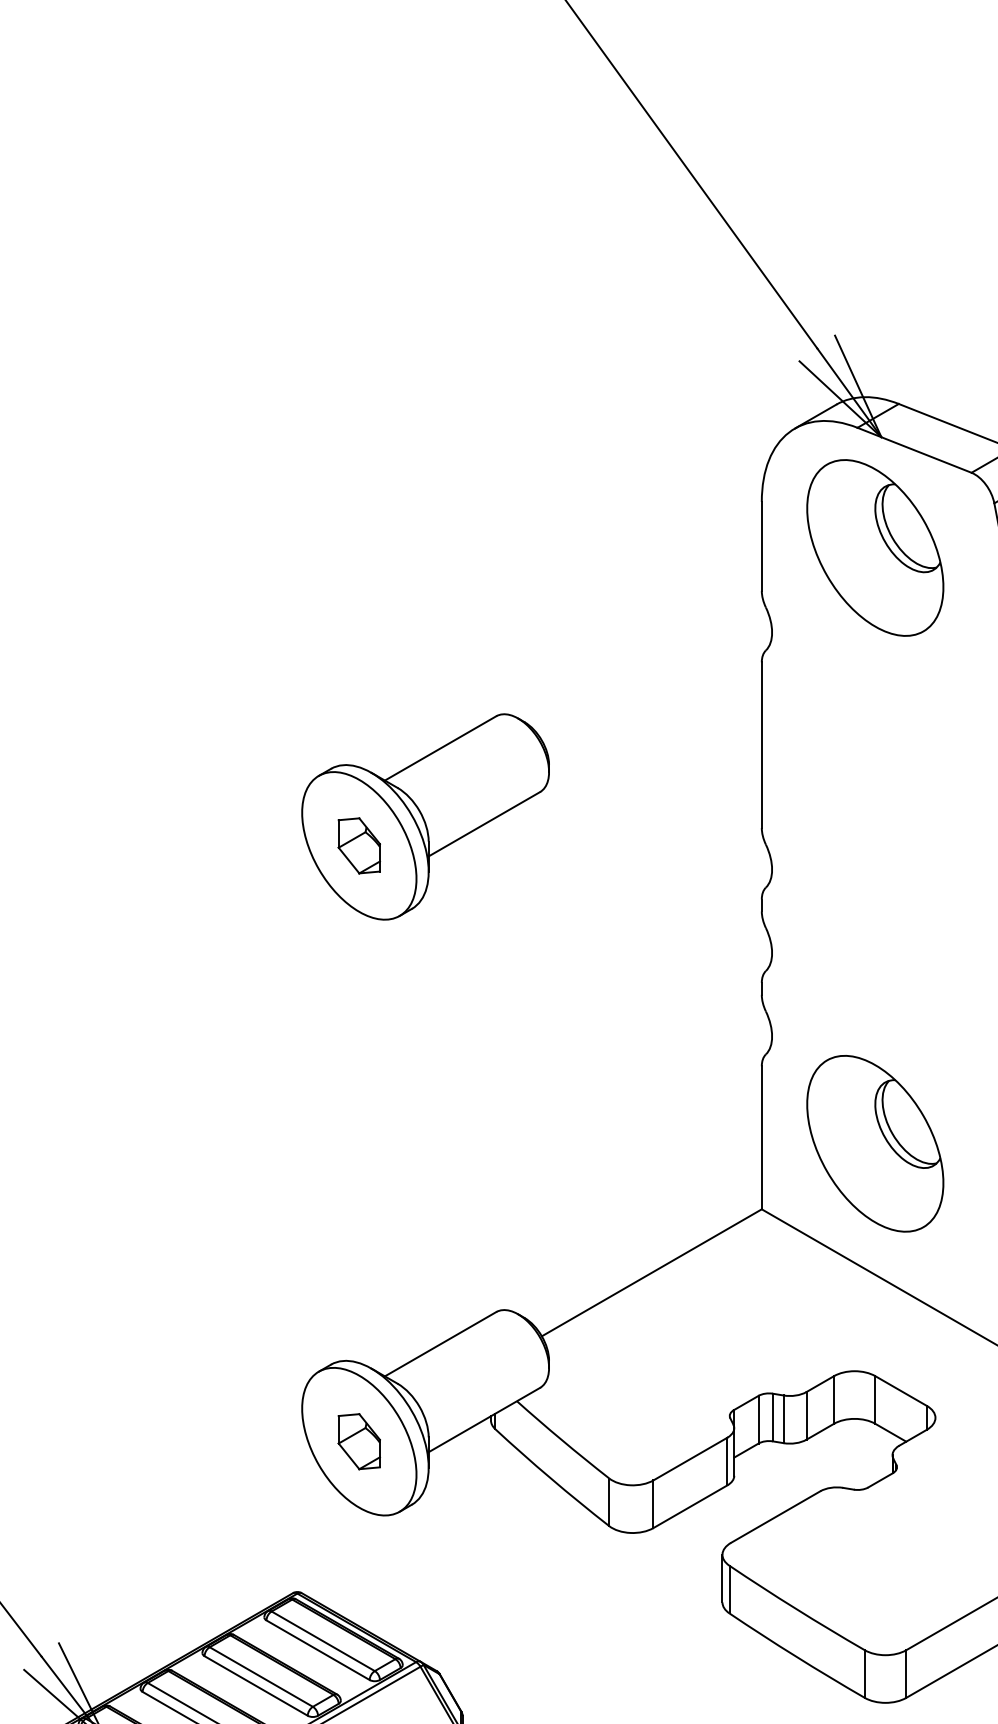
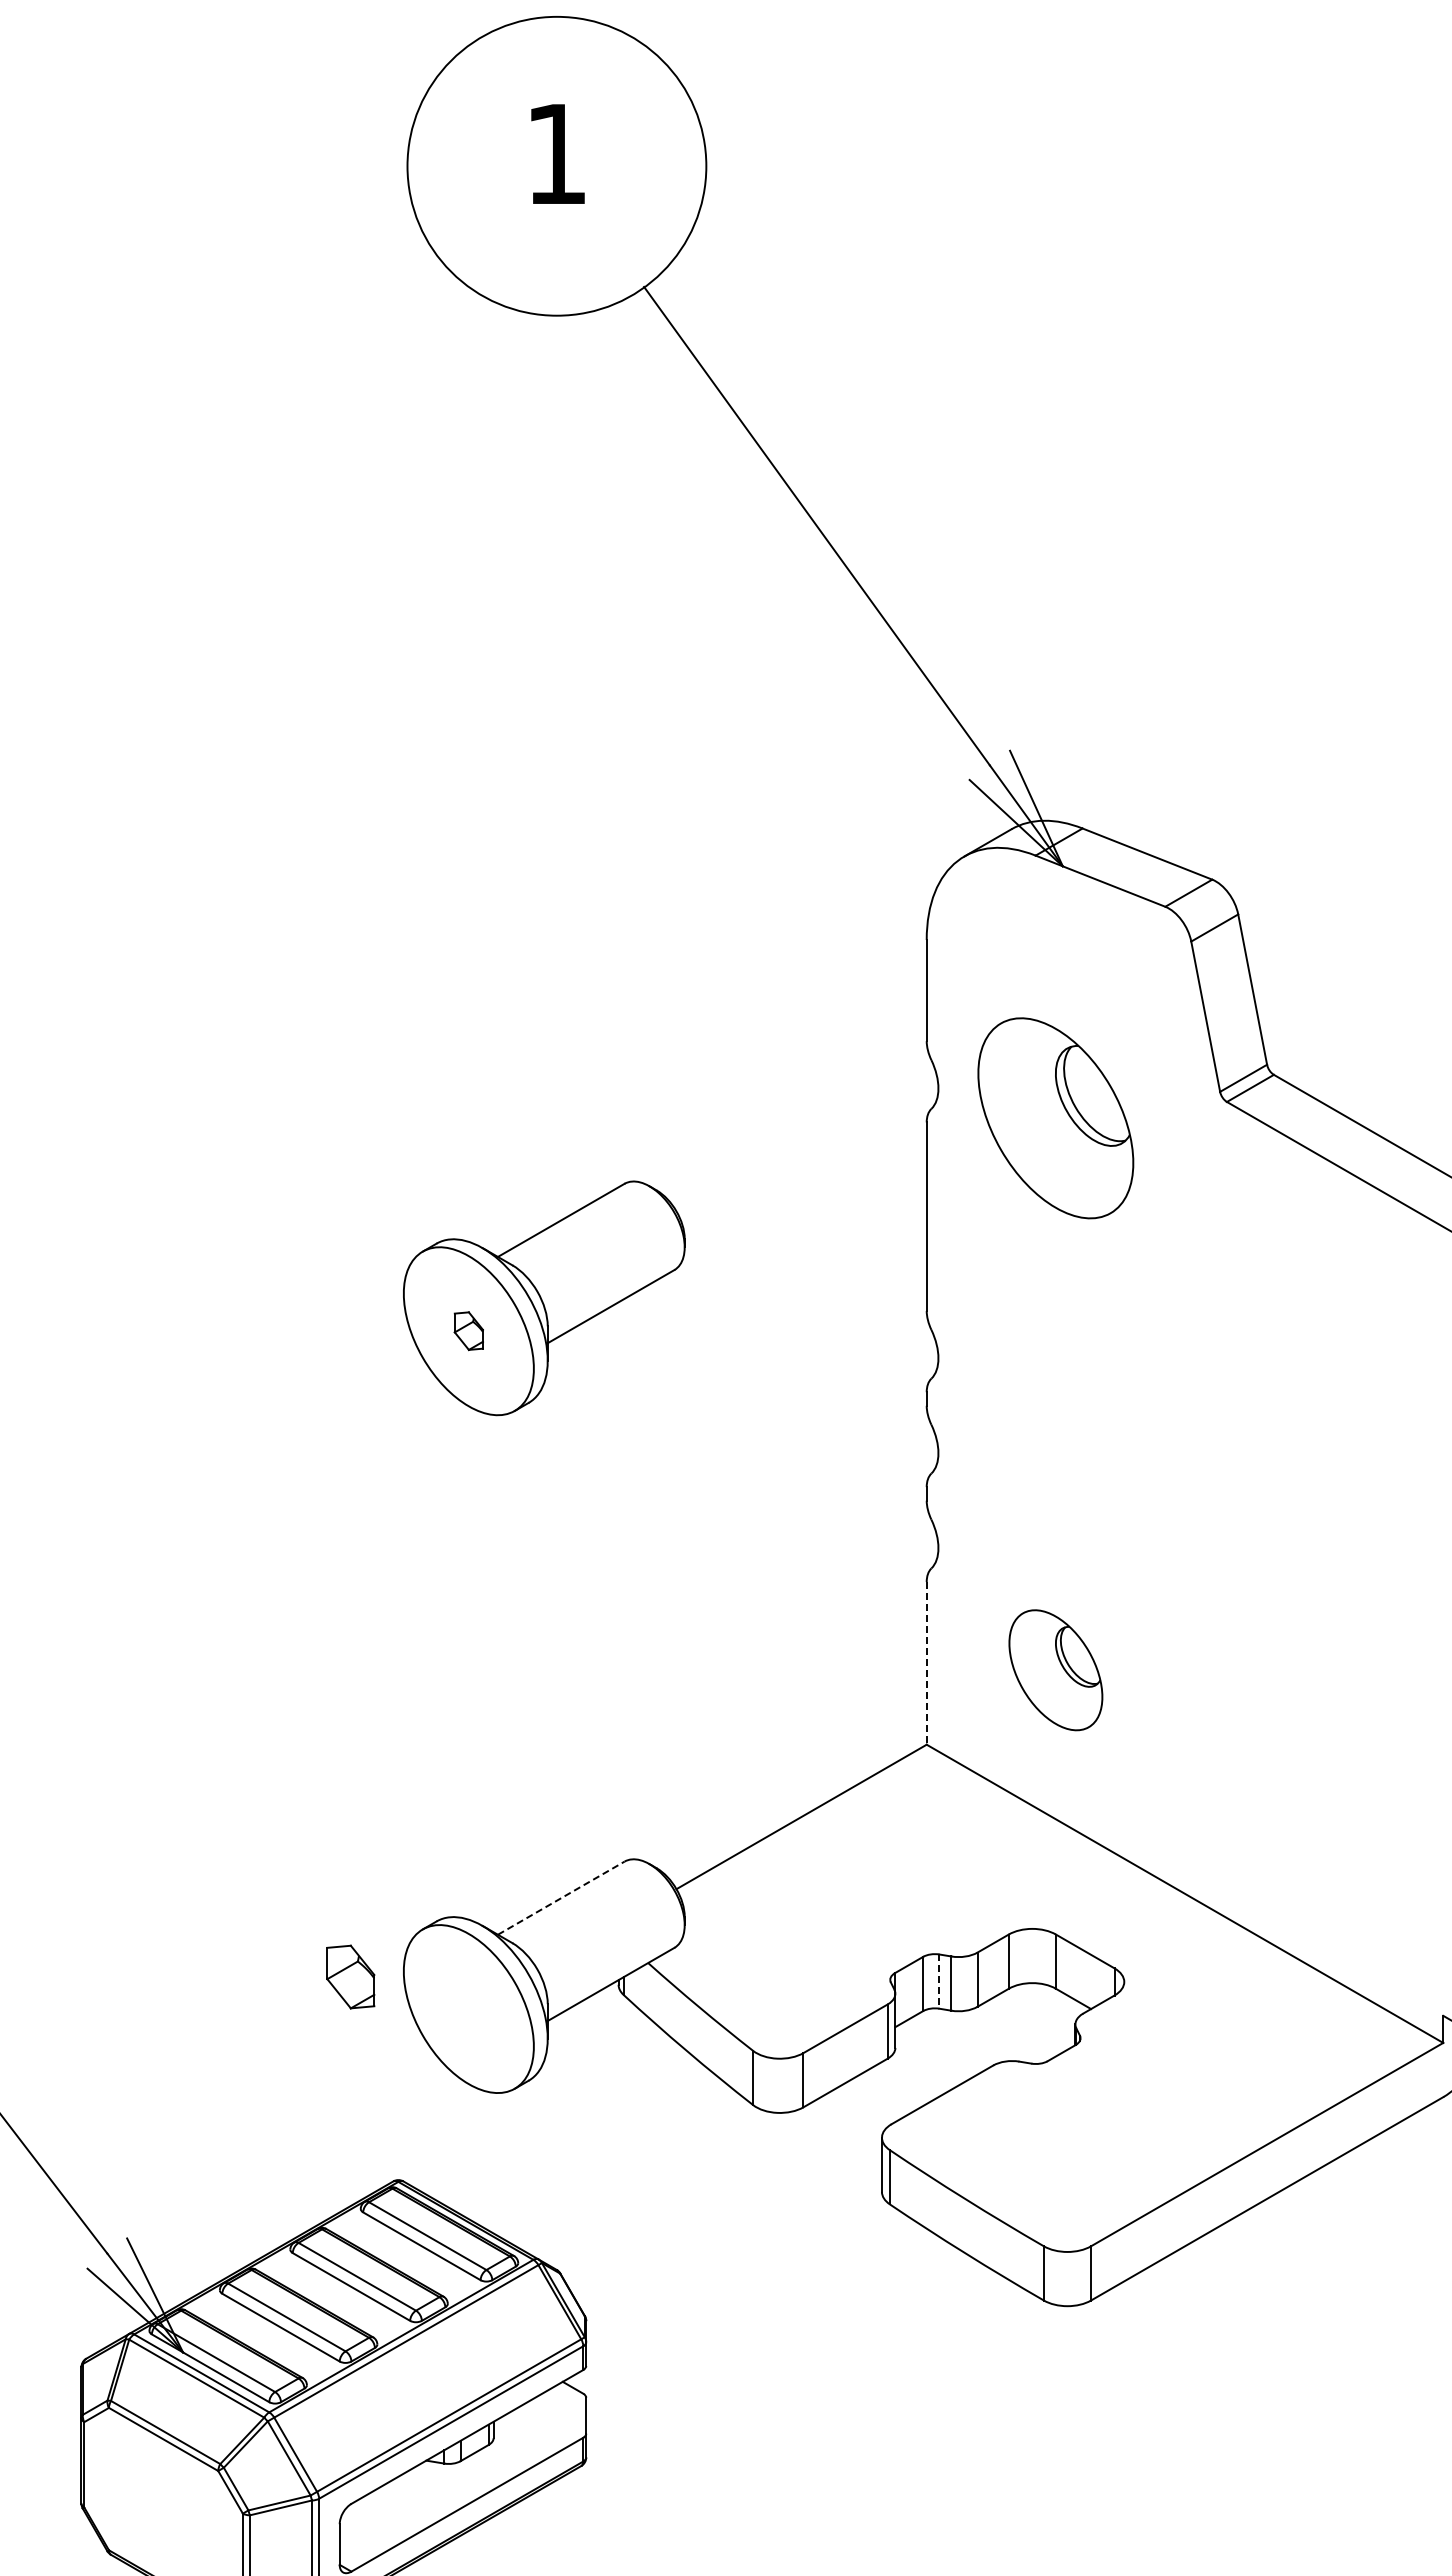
part: (875, 548) -> (1055, 1118), moved
part: (359, 845) -> (468, 1330), size x0.6
line: (761, 1137) -> (926, 1663), solid -> dashed
part: (875, 1144) -> (1055, 1670), size x0.6
line: (440, 1343) -> (561, 1897), solid -> dashed
line: (773, 1418) -> (939, 1982), solid -> dashed
part: (359, 1441) -> (350, 1976), moved

